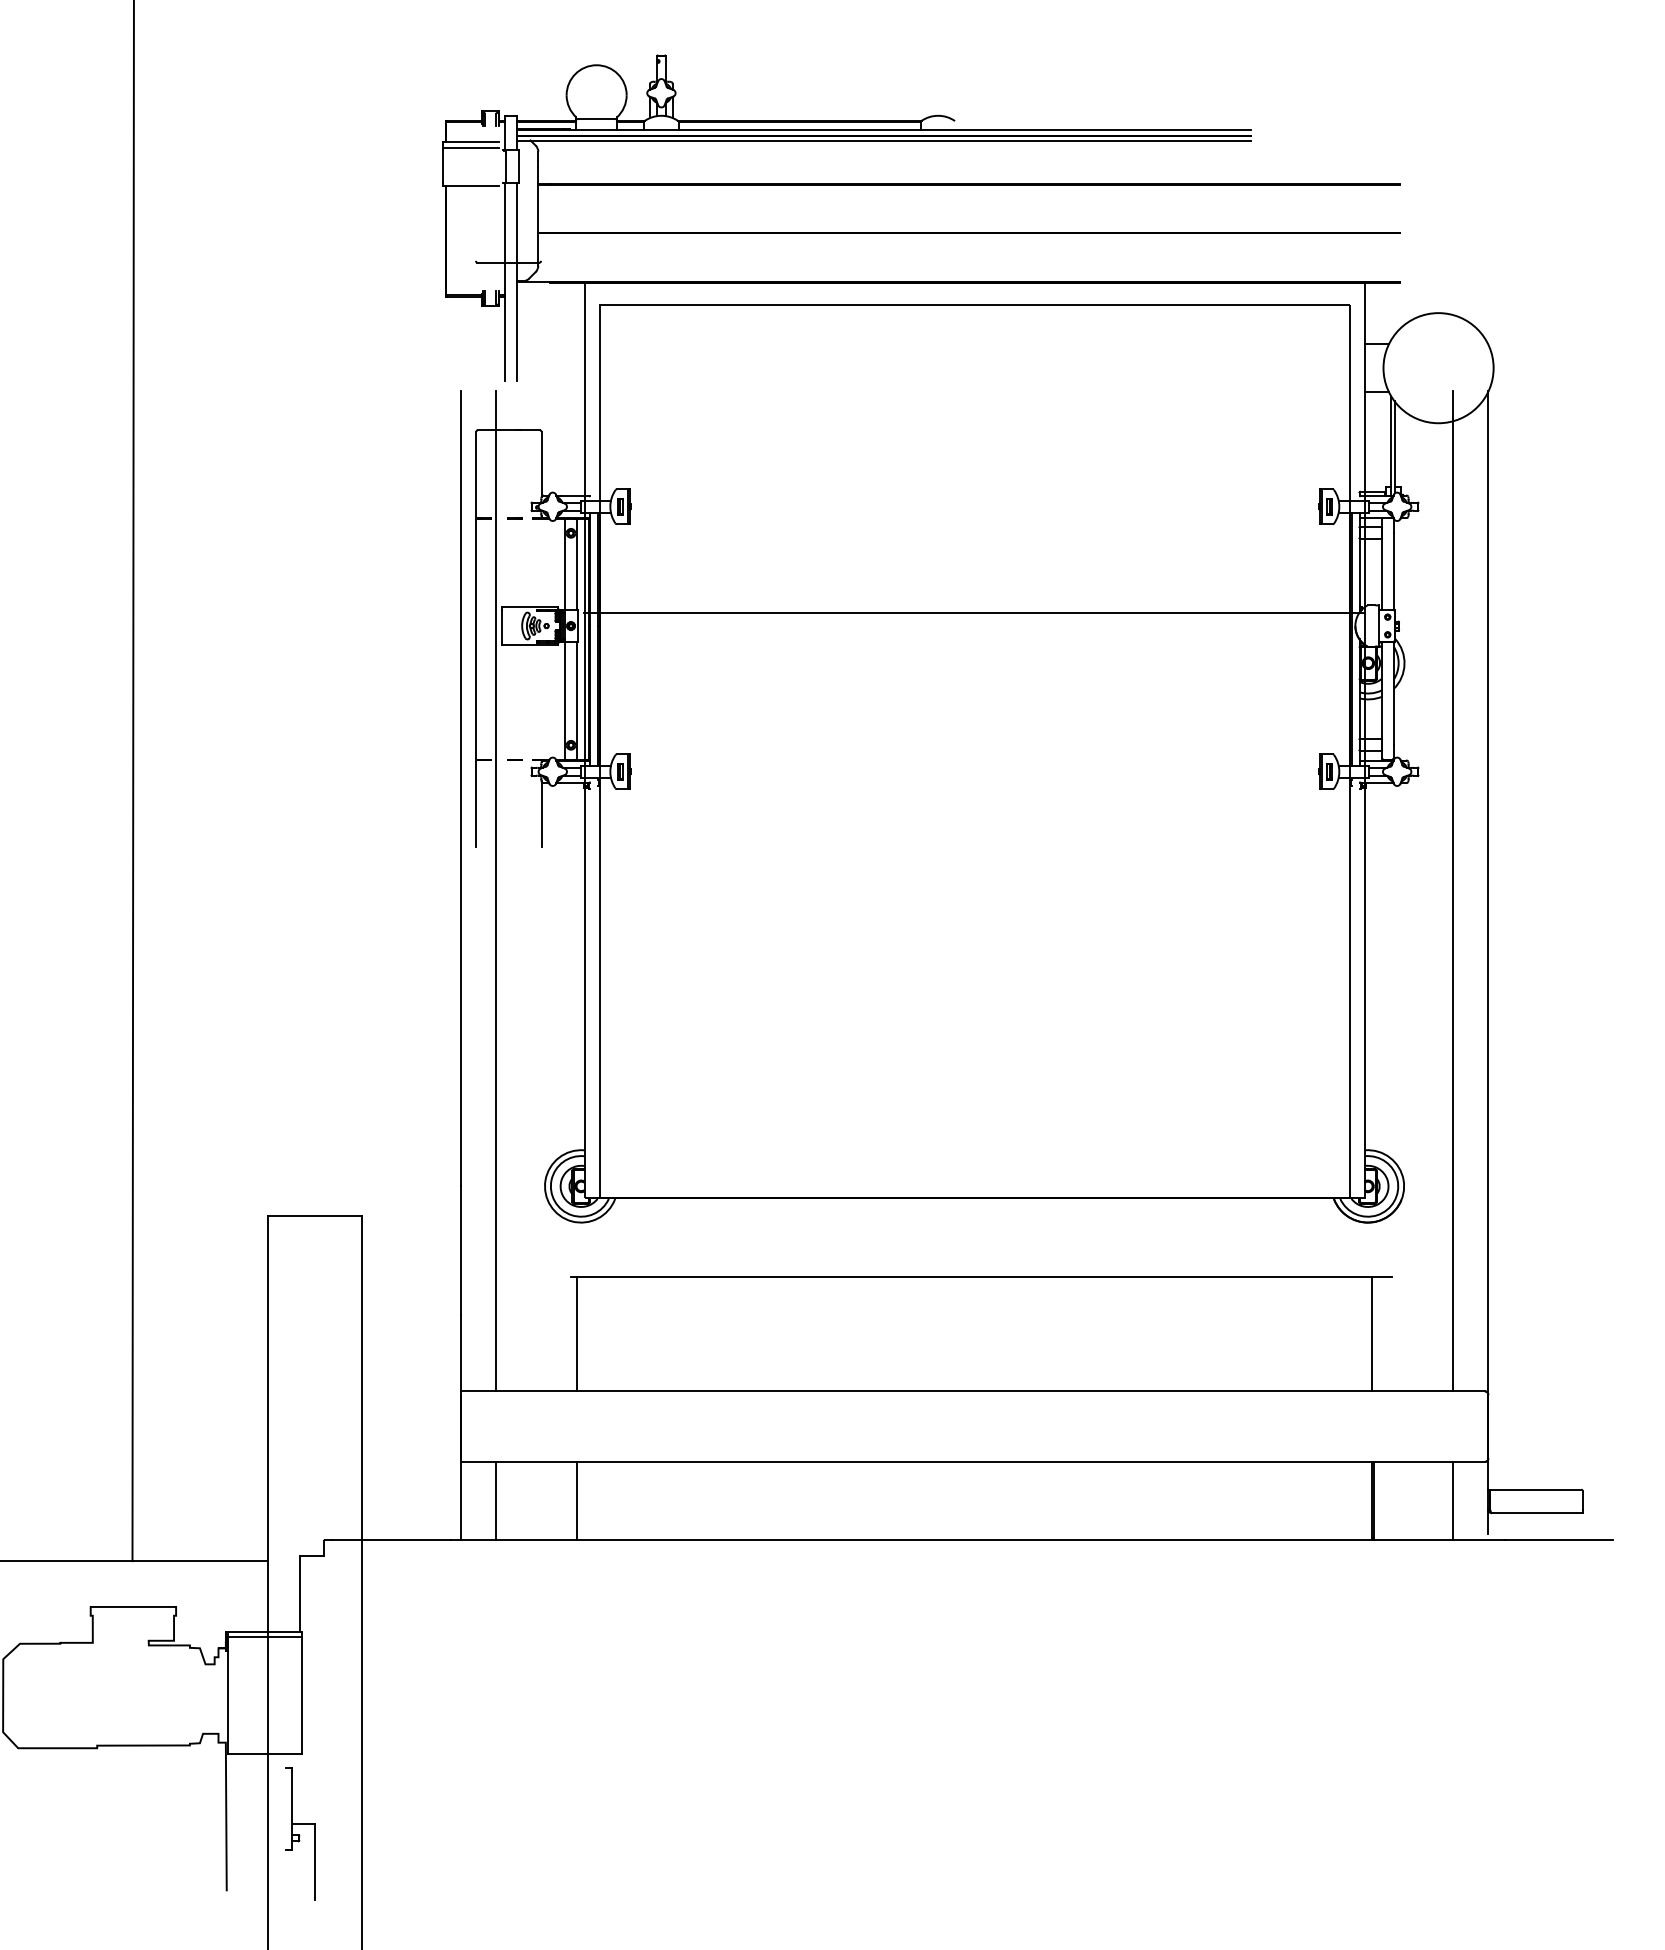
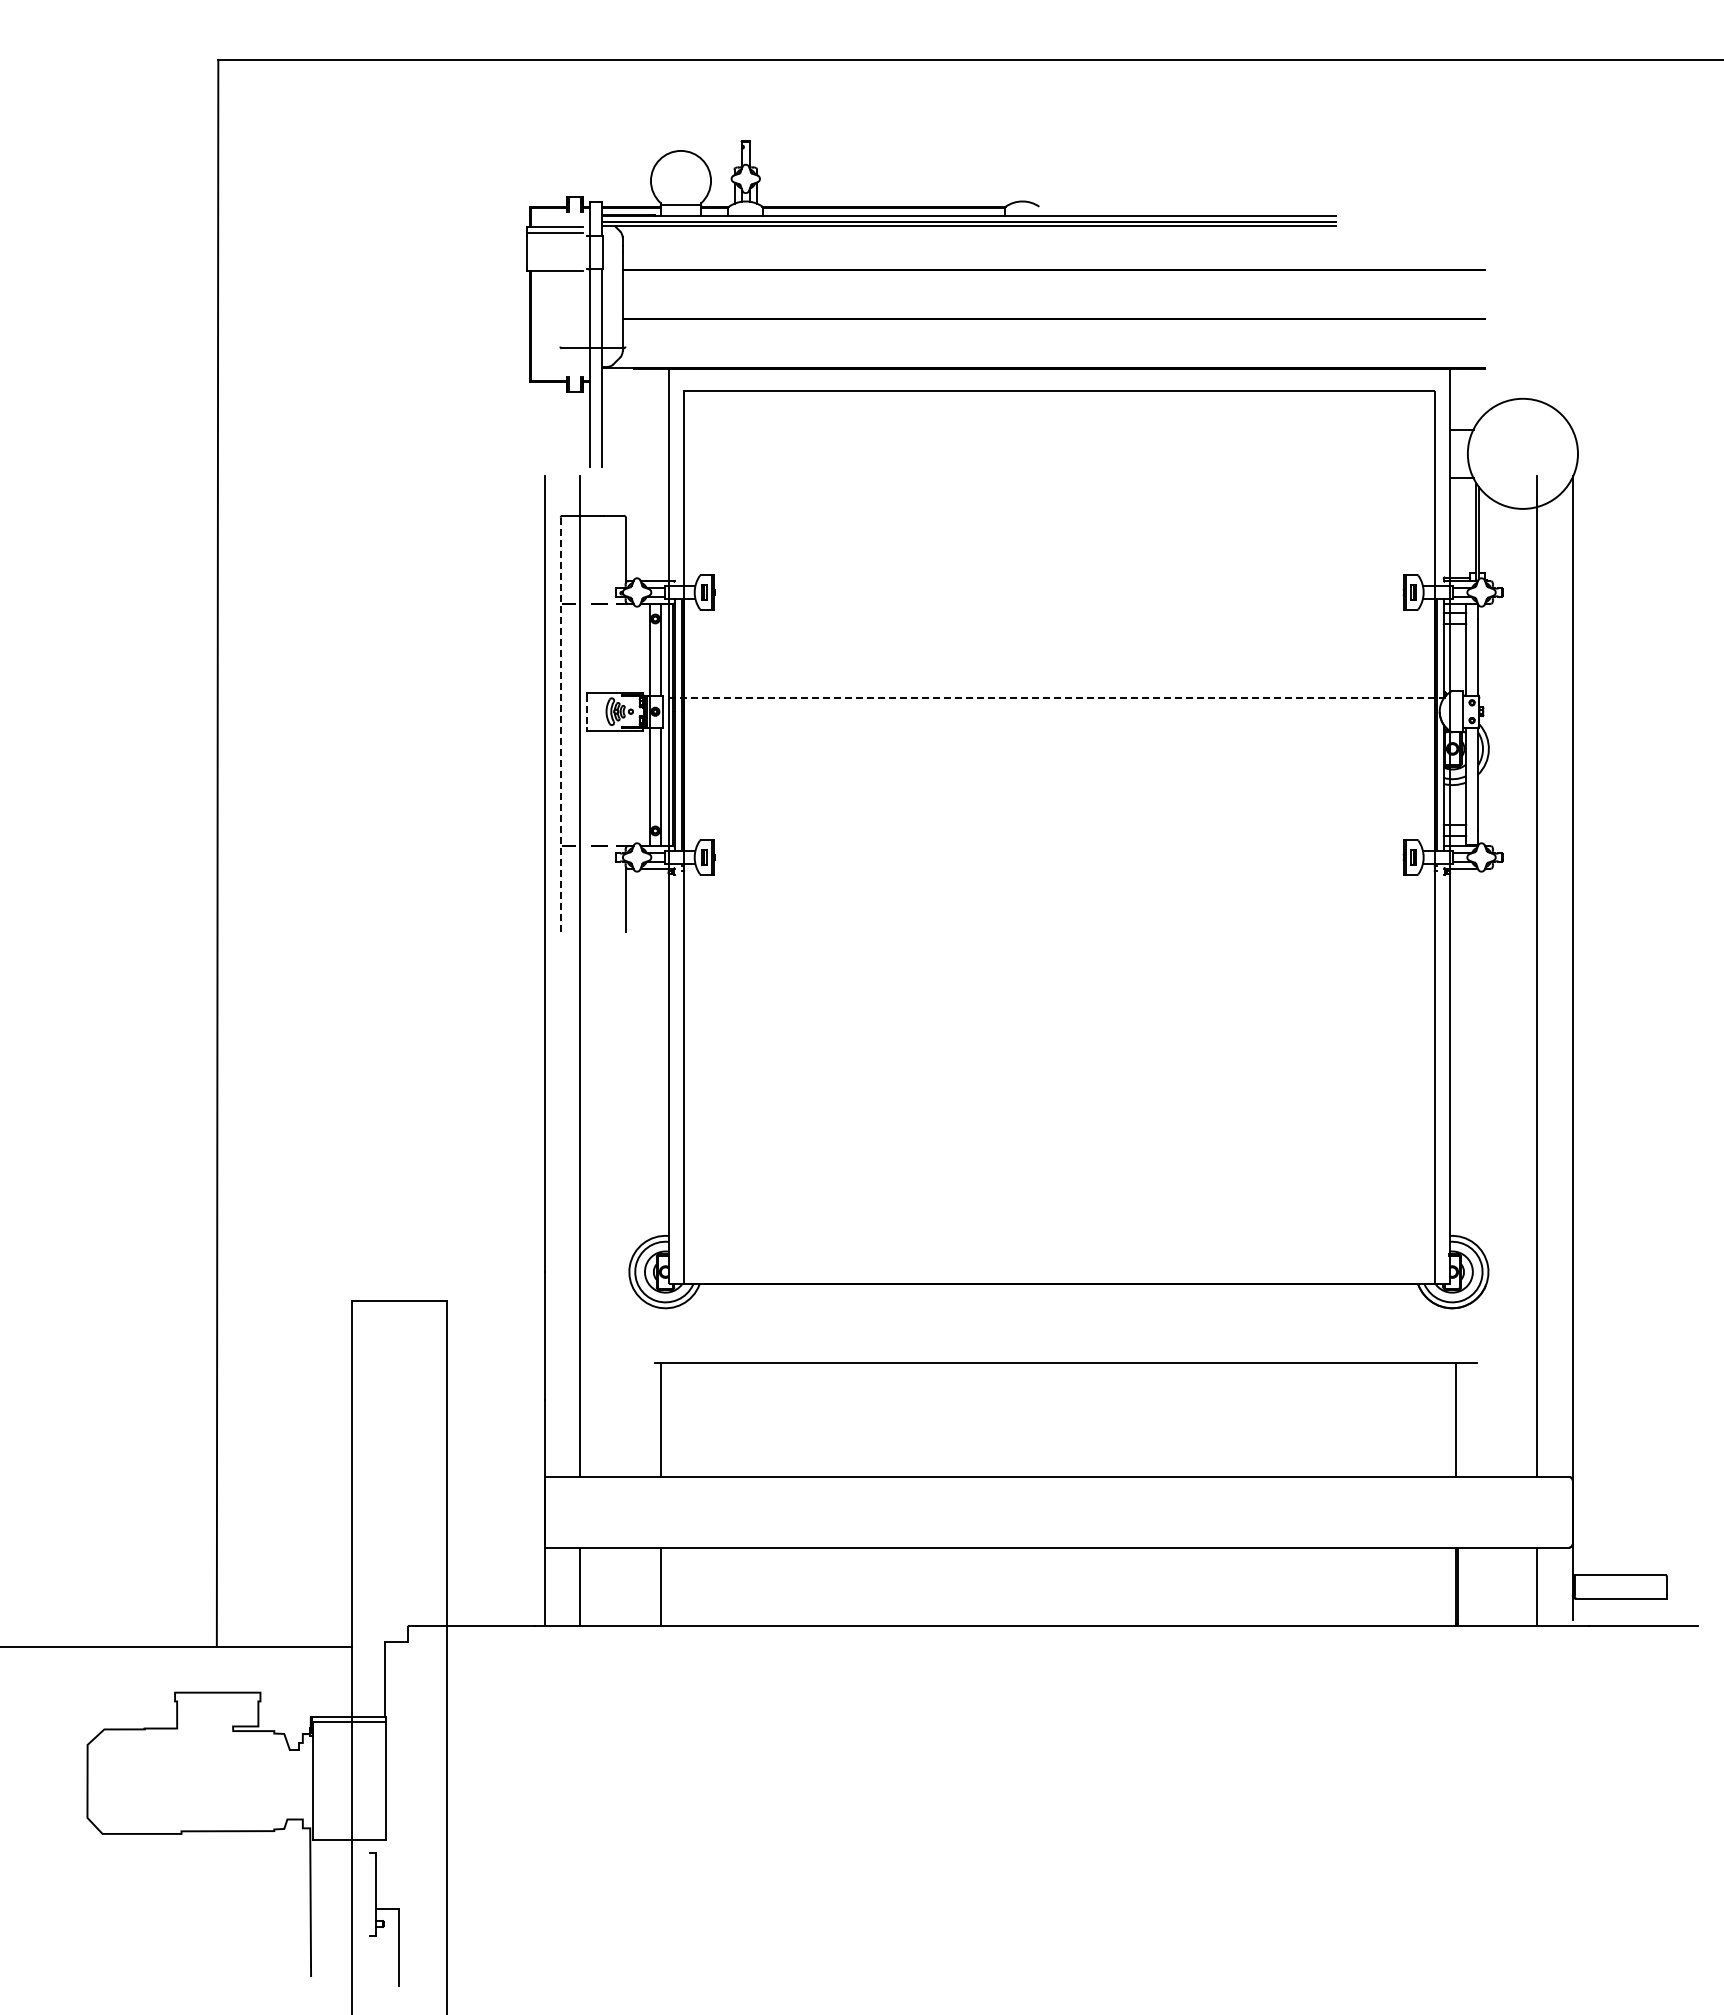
line: (975, 612) -> (1059, 698), solid -> dashed
line: (502, 626) -> (586, 712), solid -> dashed
line: (476, 639) -> (560, 725), solid -> dashed

